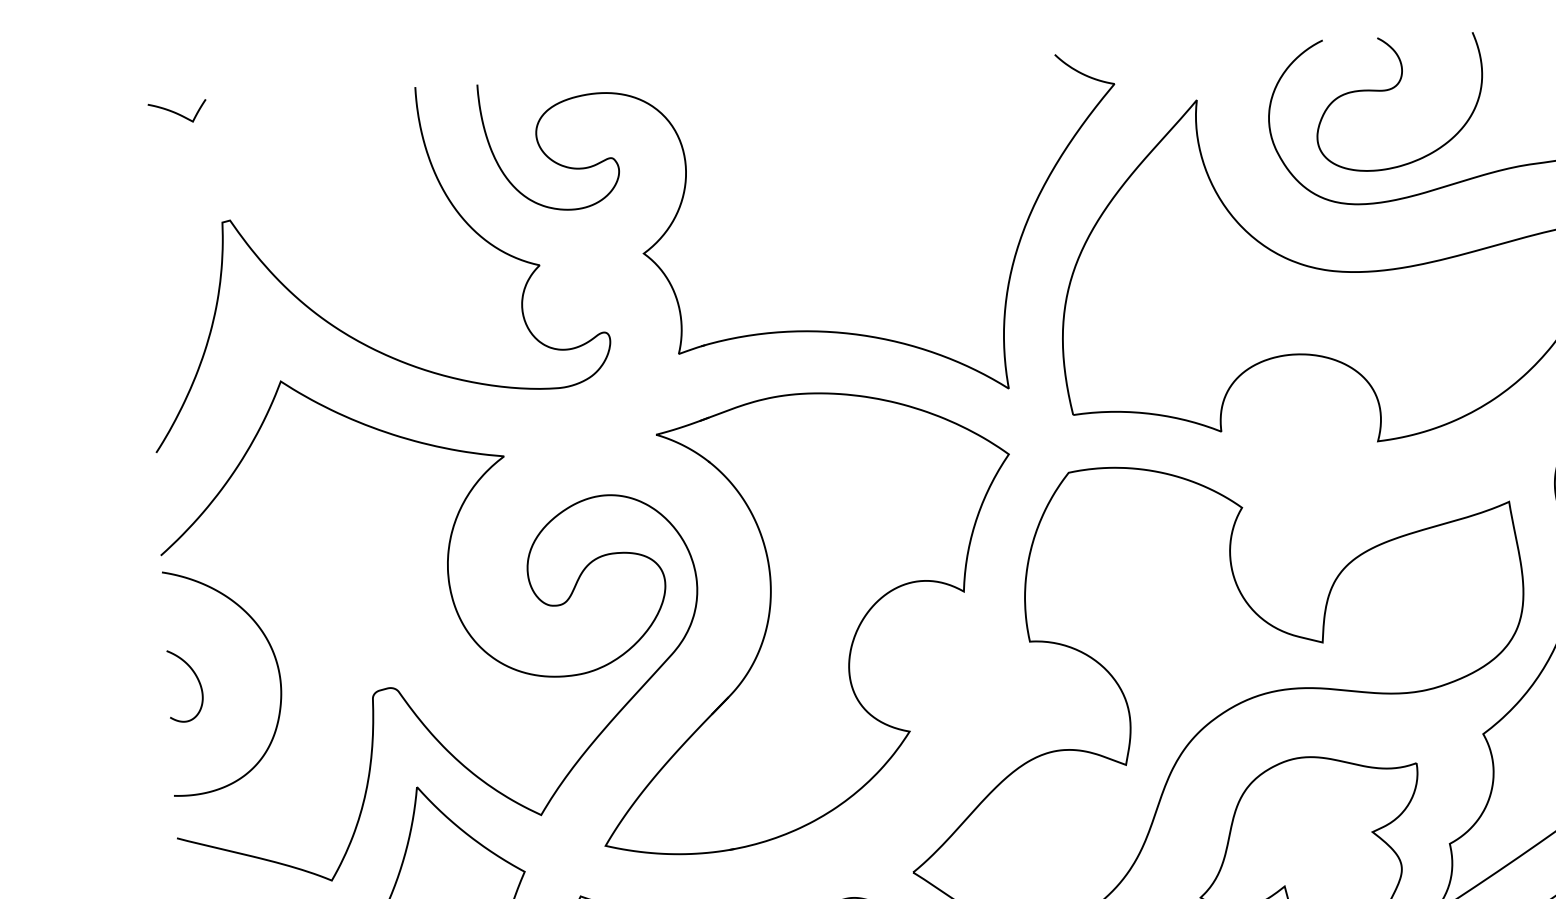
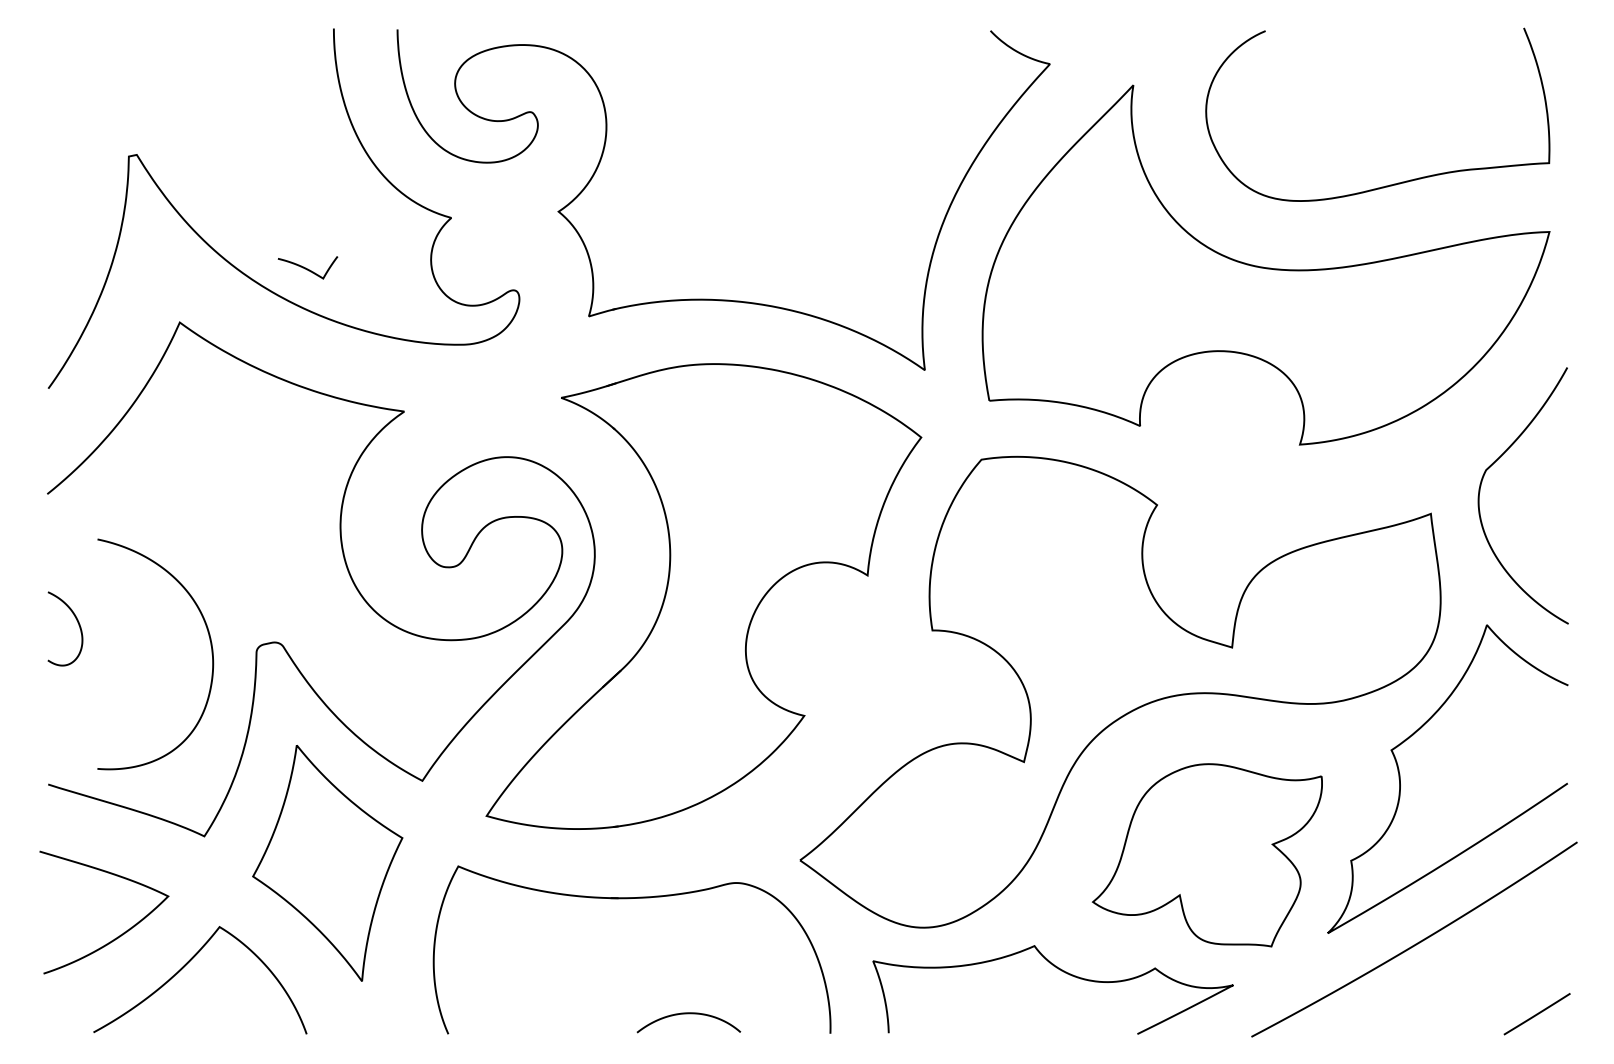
curve: (1391, 89) -> (1333, 85), removed
curve: (177, 112) -> (307, 268), moved
curve: (277, 669) -> (210, 645), moved

